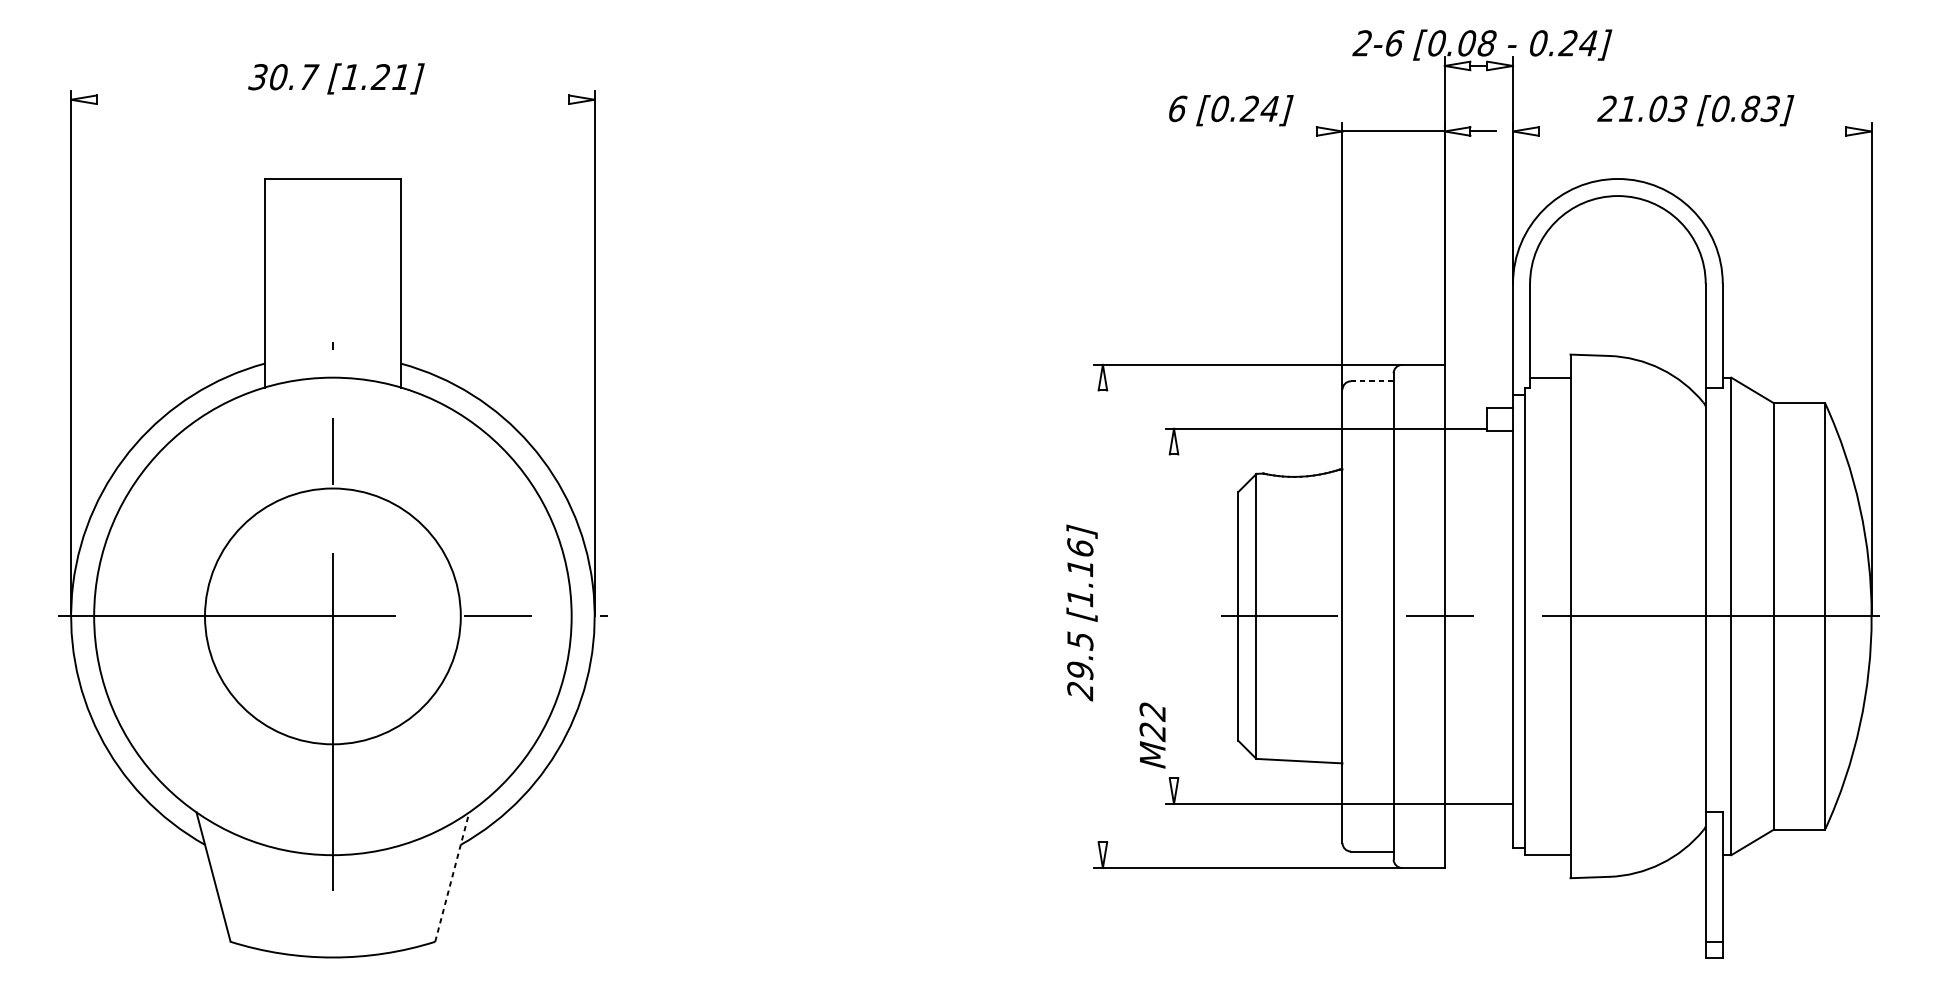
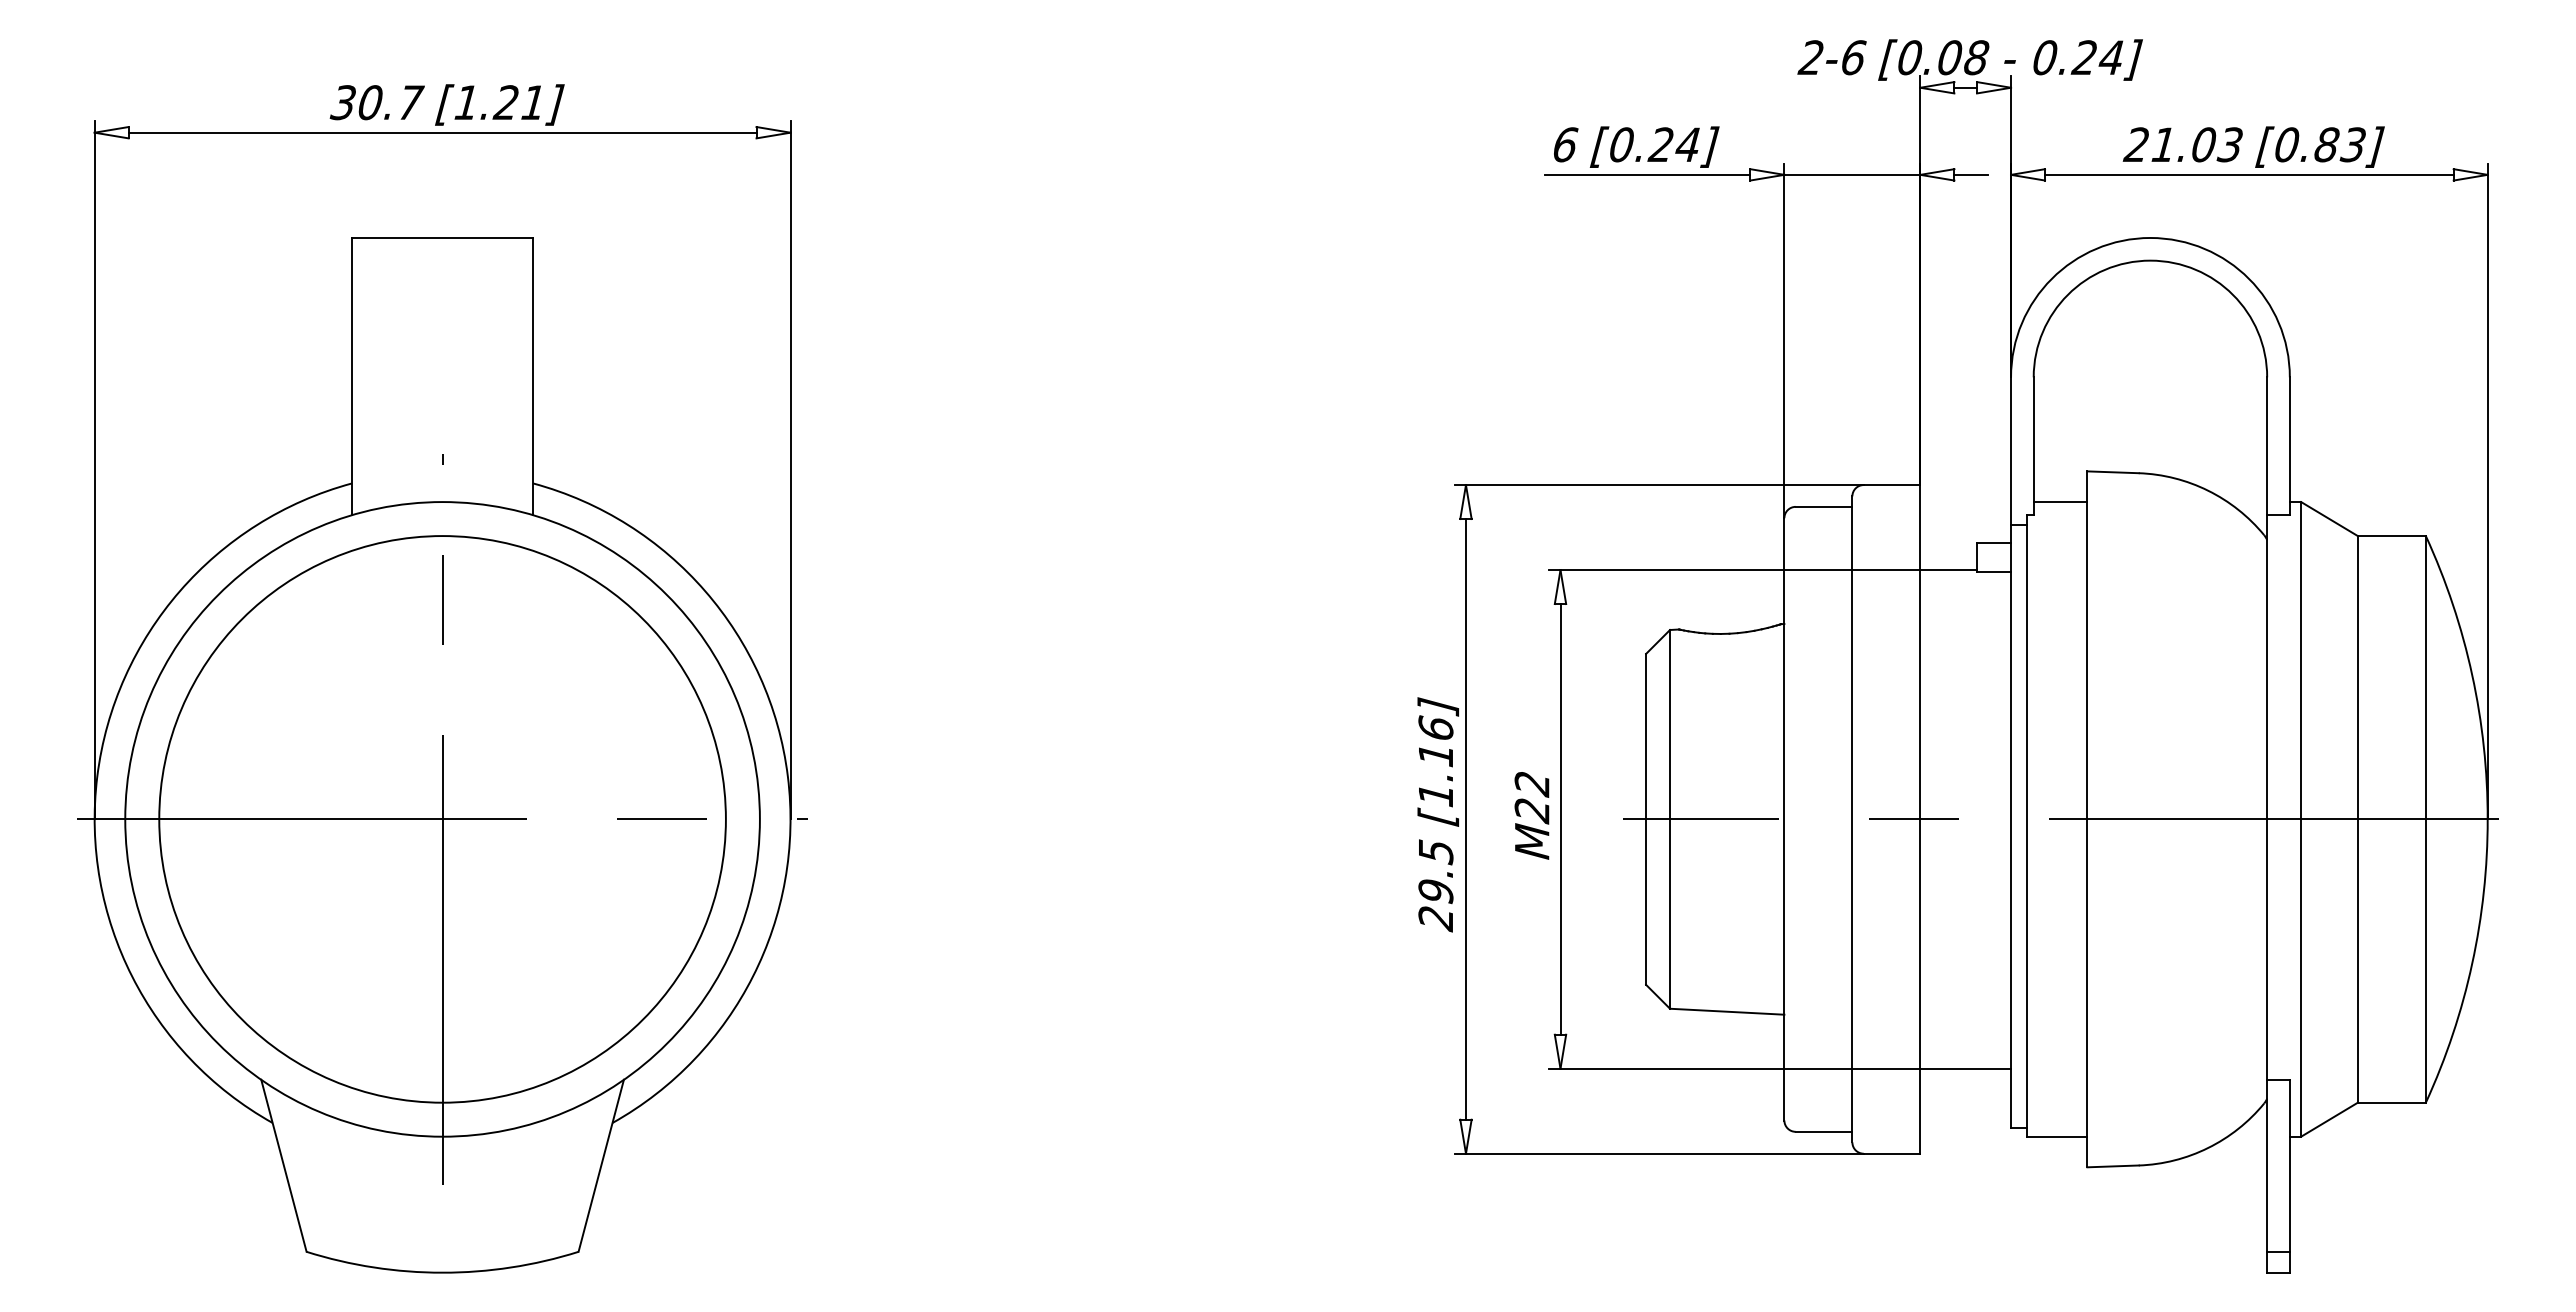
line: (332, 99) -> (442, 132), added
line: (1239, 131) -> (1647, 174), added
line: (1692, 131) -> (2249, 174), added
line: (1371, 381) -> (1823, 506), dashed -> solid
circle: (332, 616) -> (442, 819), size x1.67
line: (1102, 616) -> (1465, 819), added
line: (1174, 616) -> (1560, 819), added
text: (1152, 735) -> (1531, 815), moved
line: (452, 876) -> (601, 1165), dashed -> solid

